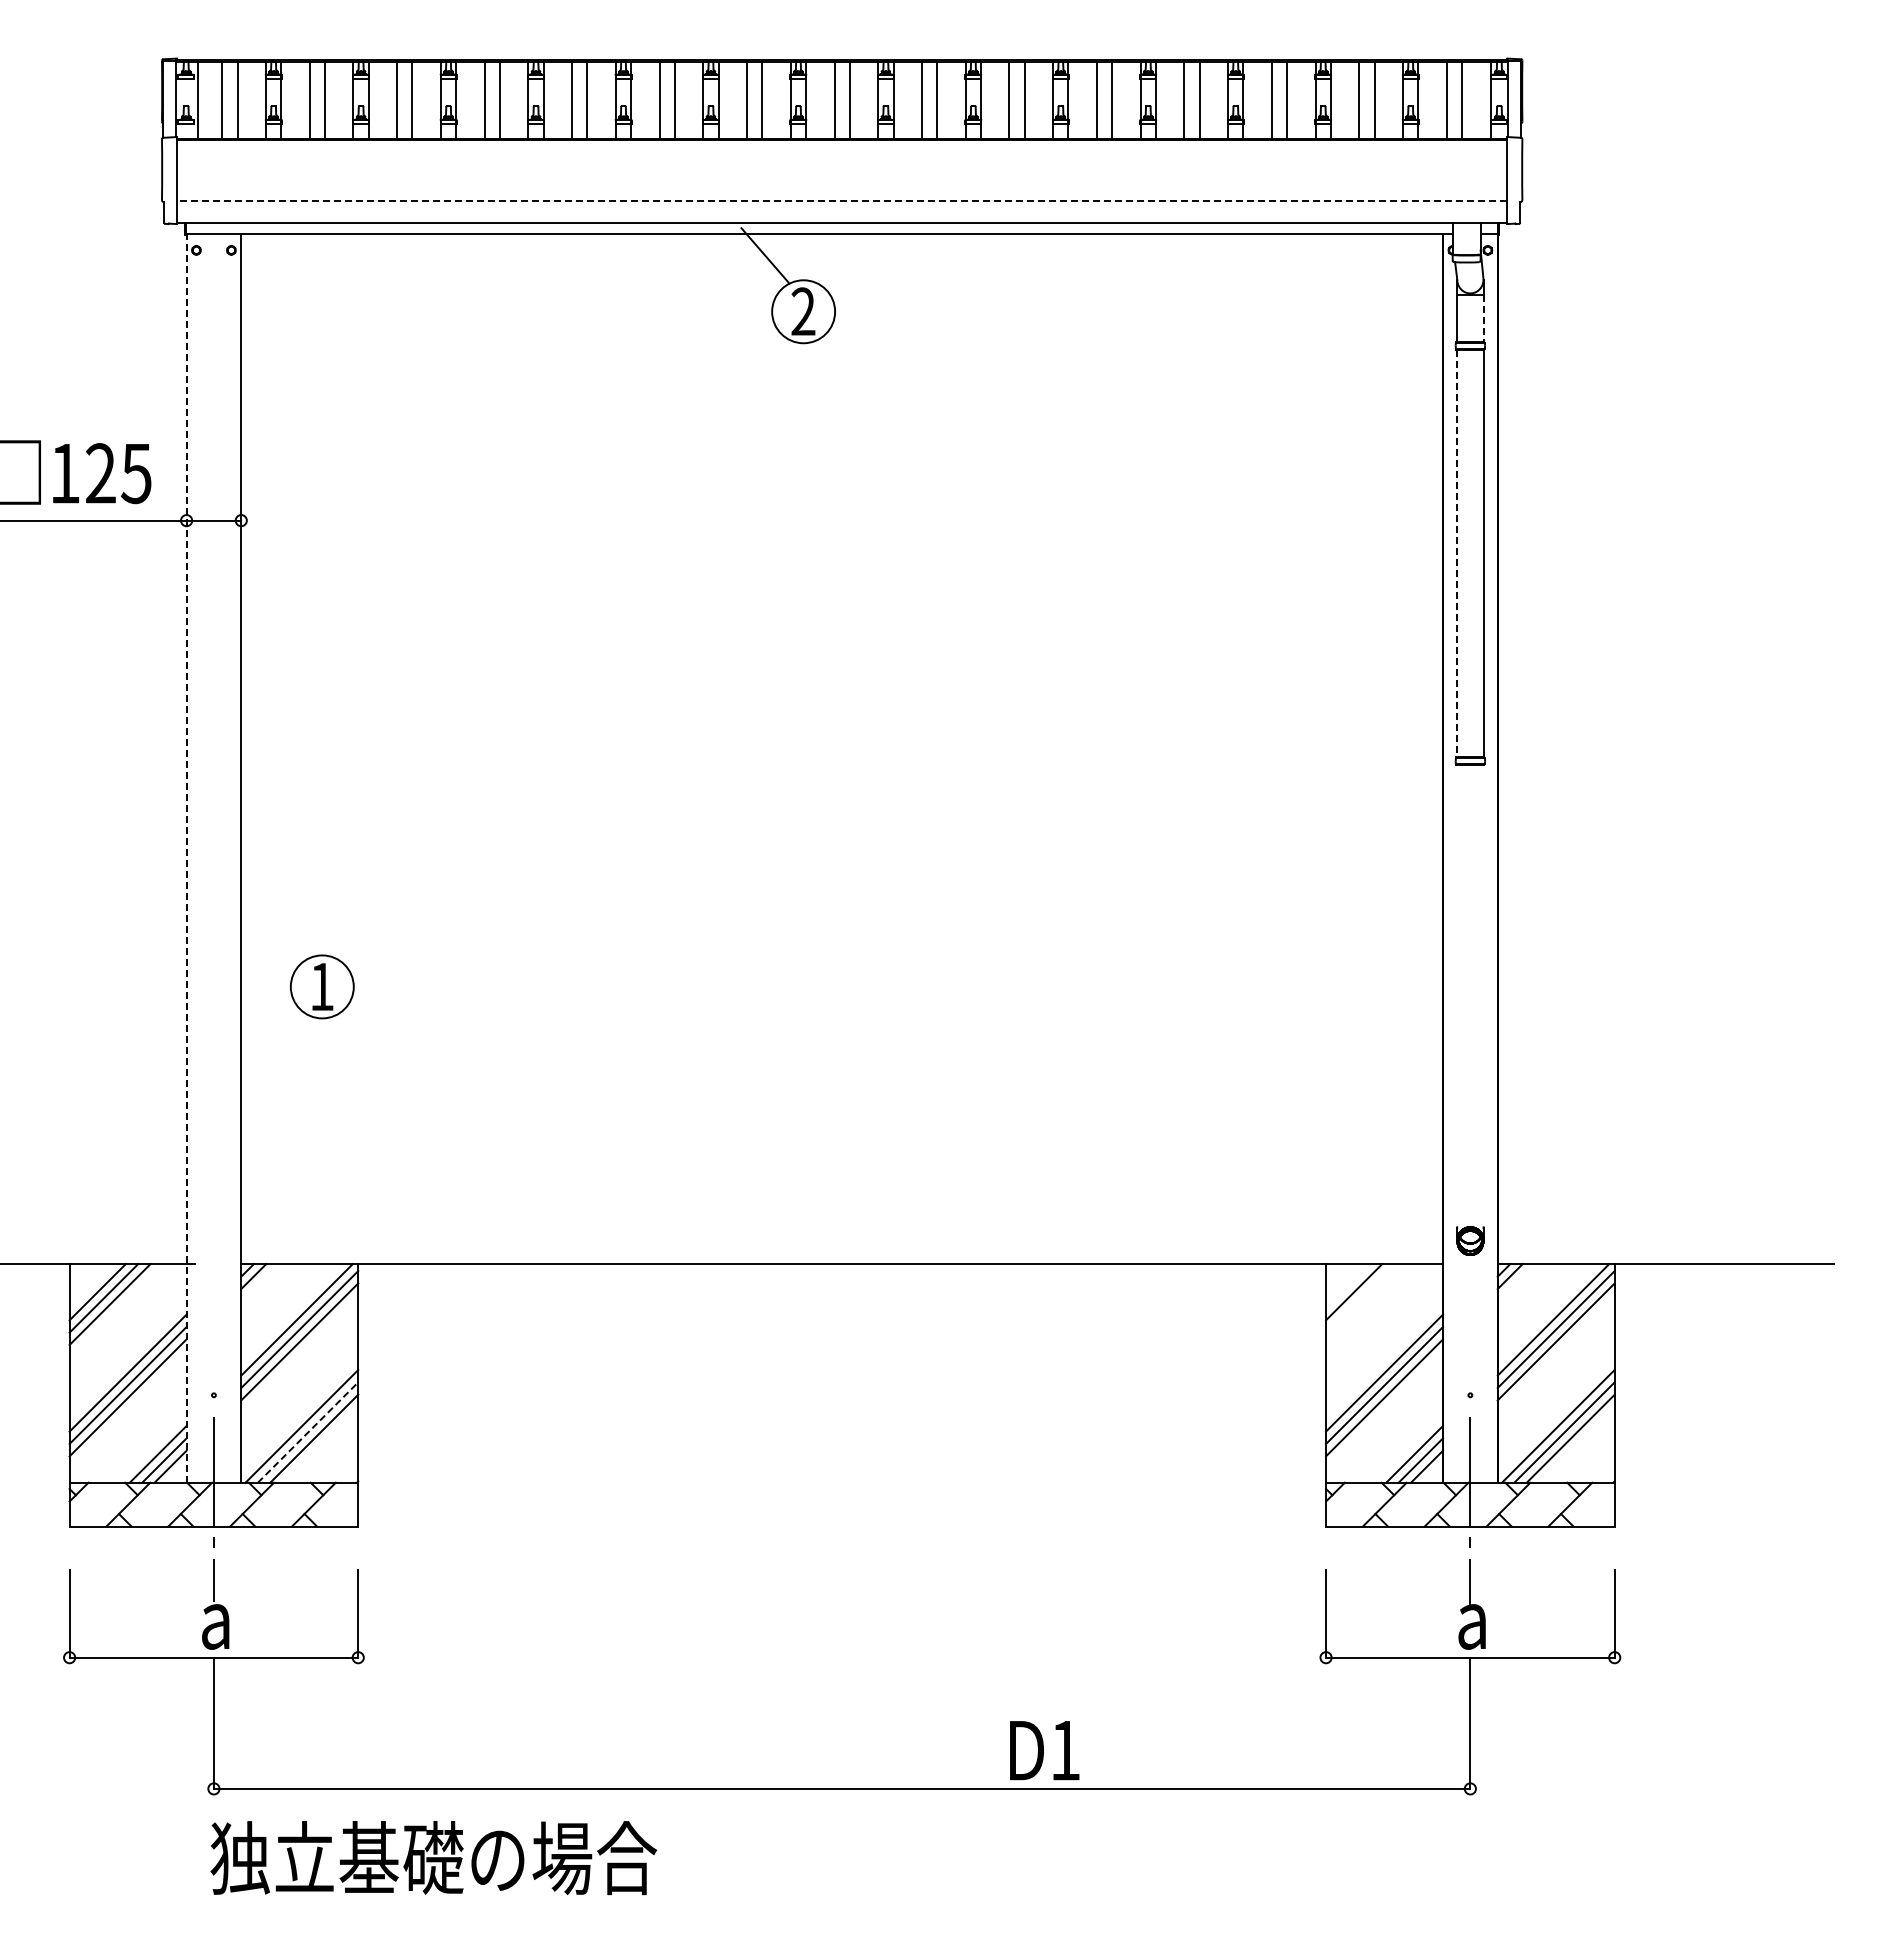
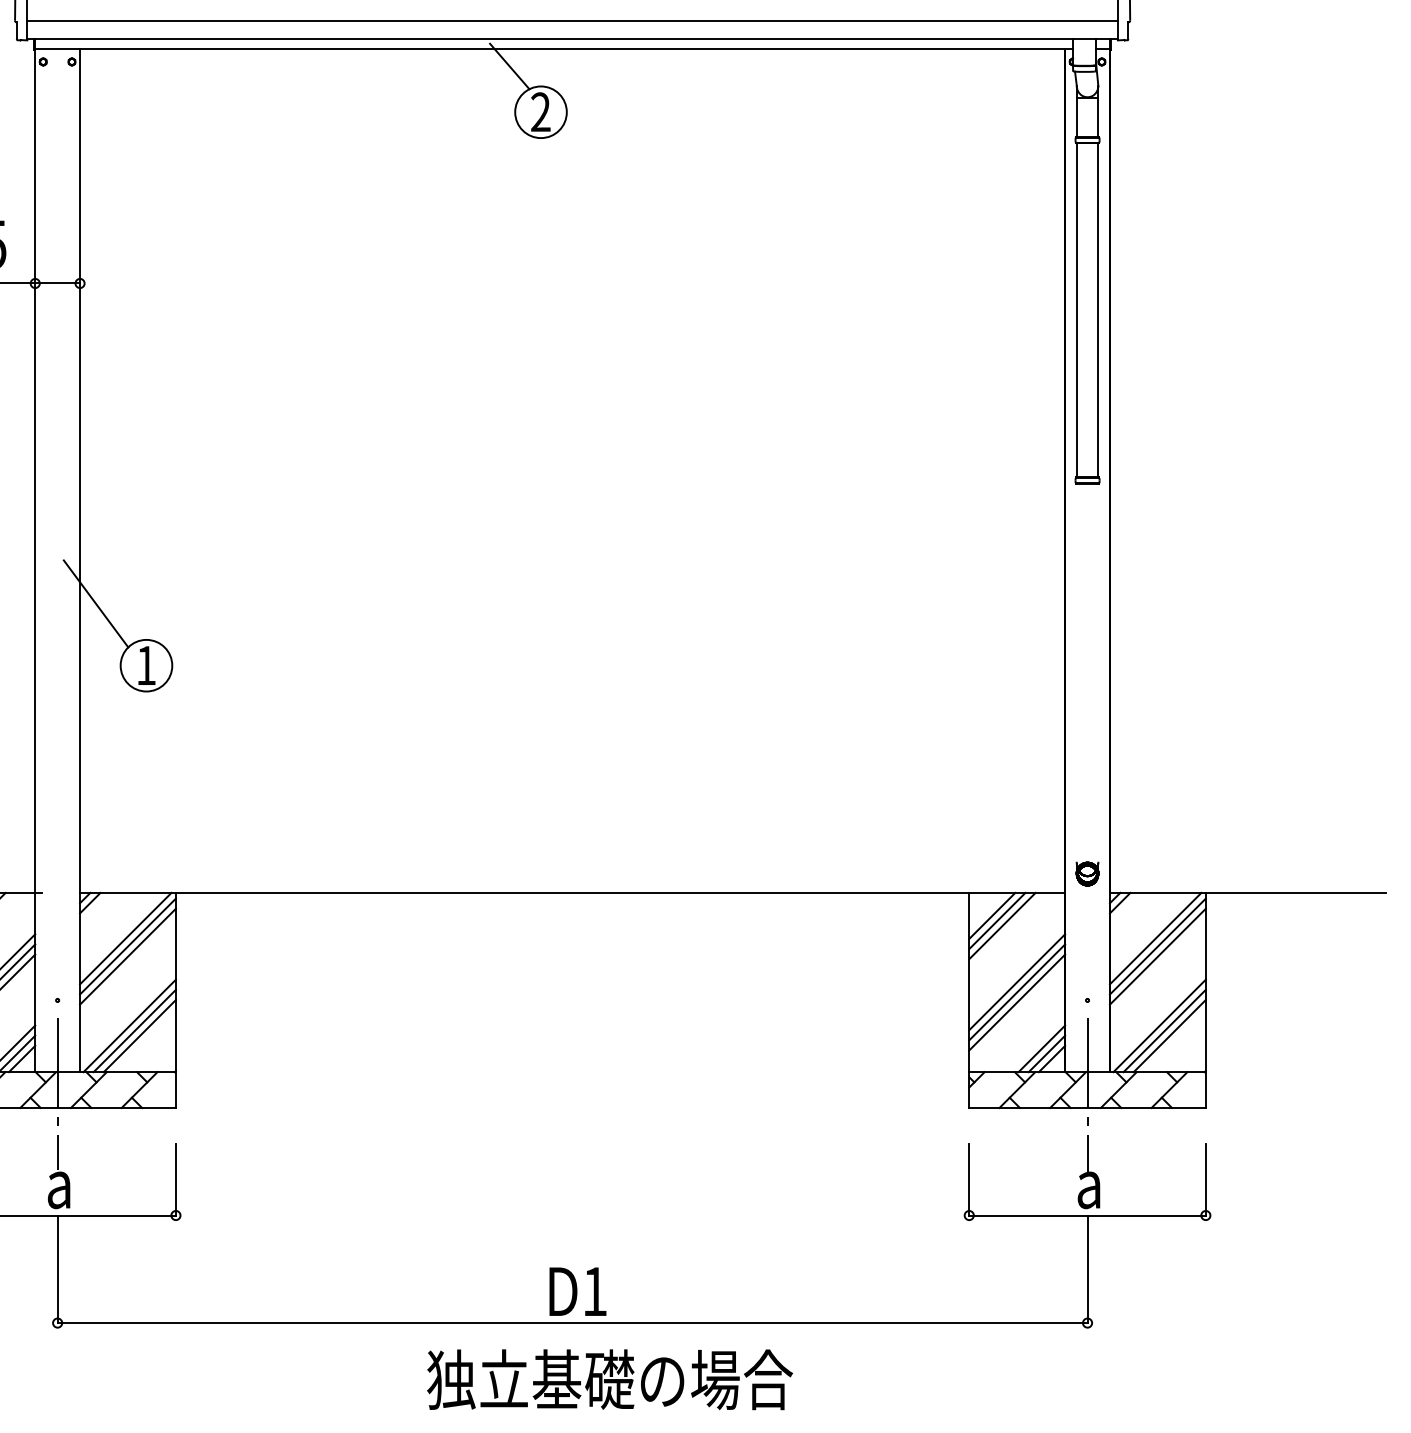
line: (841, 200) -> (572, 21), dashed -> solid
line: (1483, 318) -> (1098, 117), dashed -> solid
line: (1457, 553) -> (1076, 310), dashed -> solid
line: (186, 857) -> (35, 559), dashed -> solid
line: (260, 911) -> (95, 603), added
line: (1360, 1298) -> (997, 921), added
line: (1366, 1304) -> (1002, 926), added
line: (308, 1432) -> (135, 1030), dashed -> solid
text: (1044, 1750) -> (577, 1291), moved
text: (433, 1858) -> (609, 1380), moved

